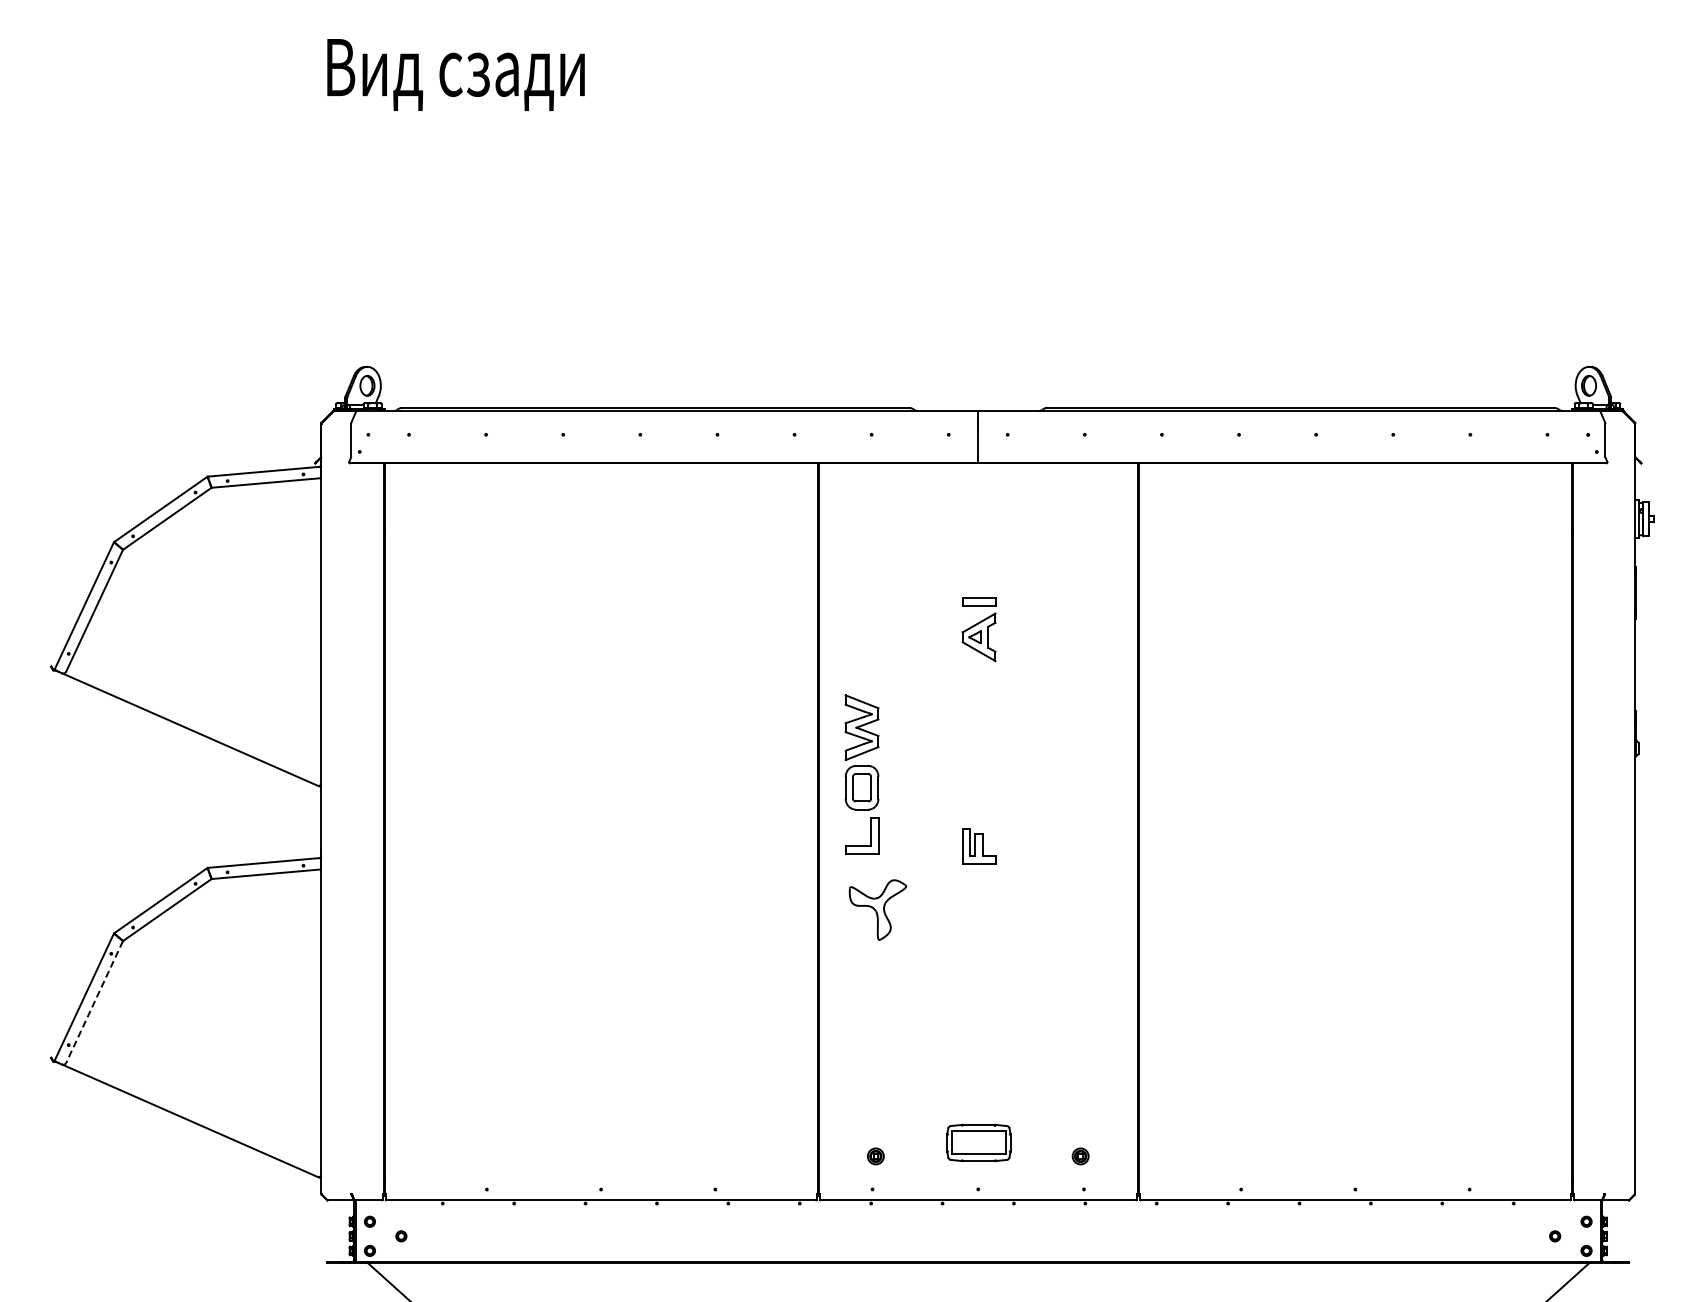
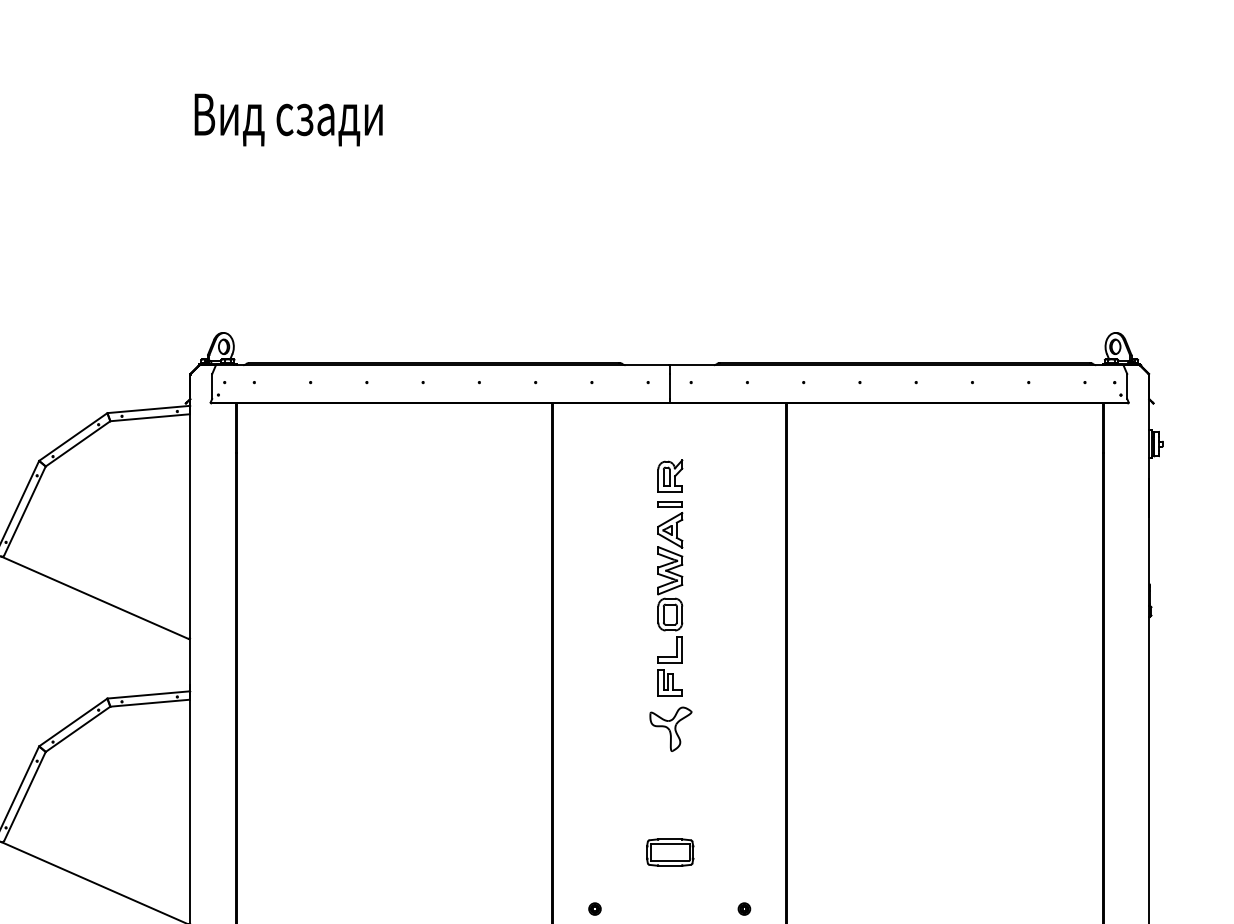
part: (978, 562) -> (669, 475), added
part: (861, 774) -> (669, 604), moved
part: (877, 909) -> (670, 728), moved
line: (94, 1002) -> (24, 796), dashed -> solid
part: (978, 1142) -> (669, 852), moved

